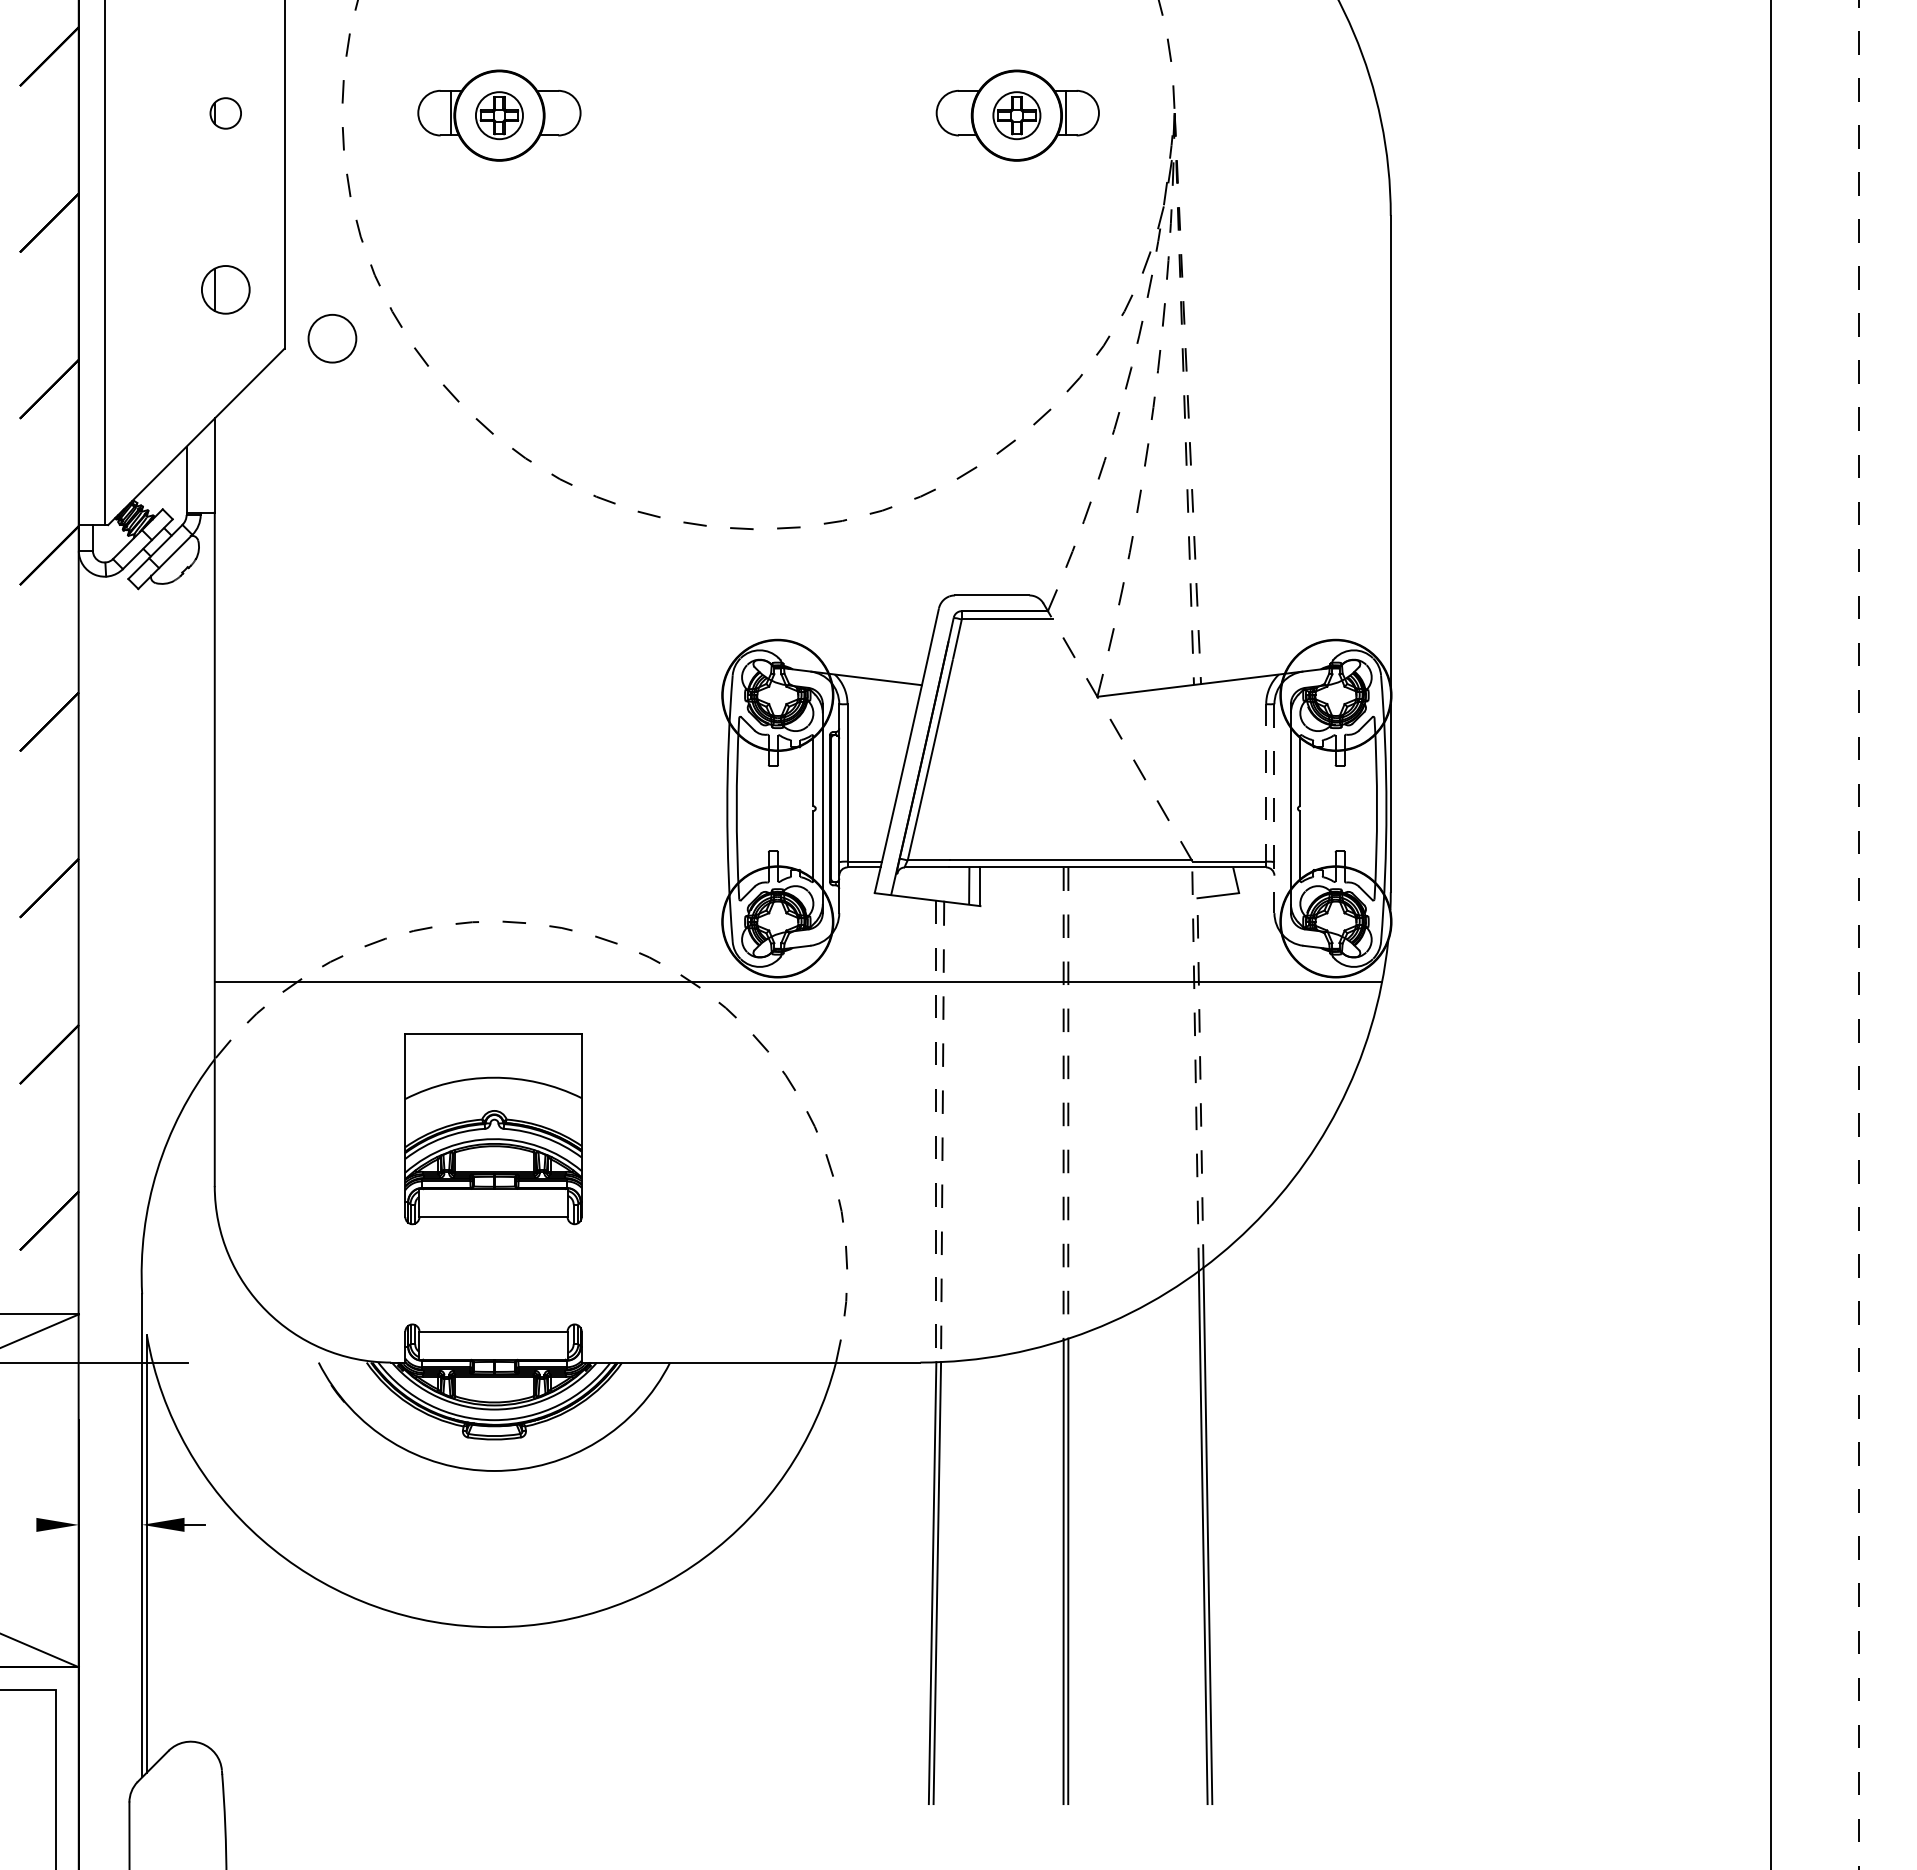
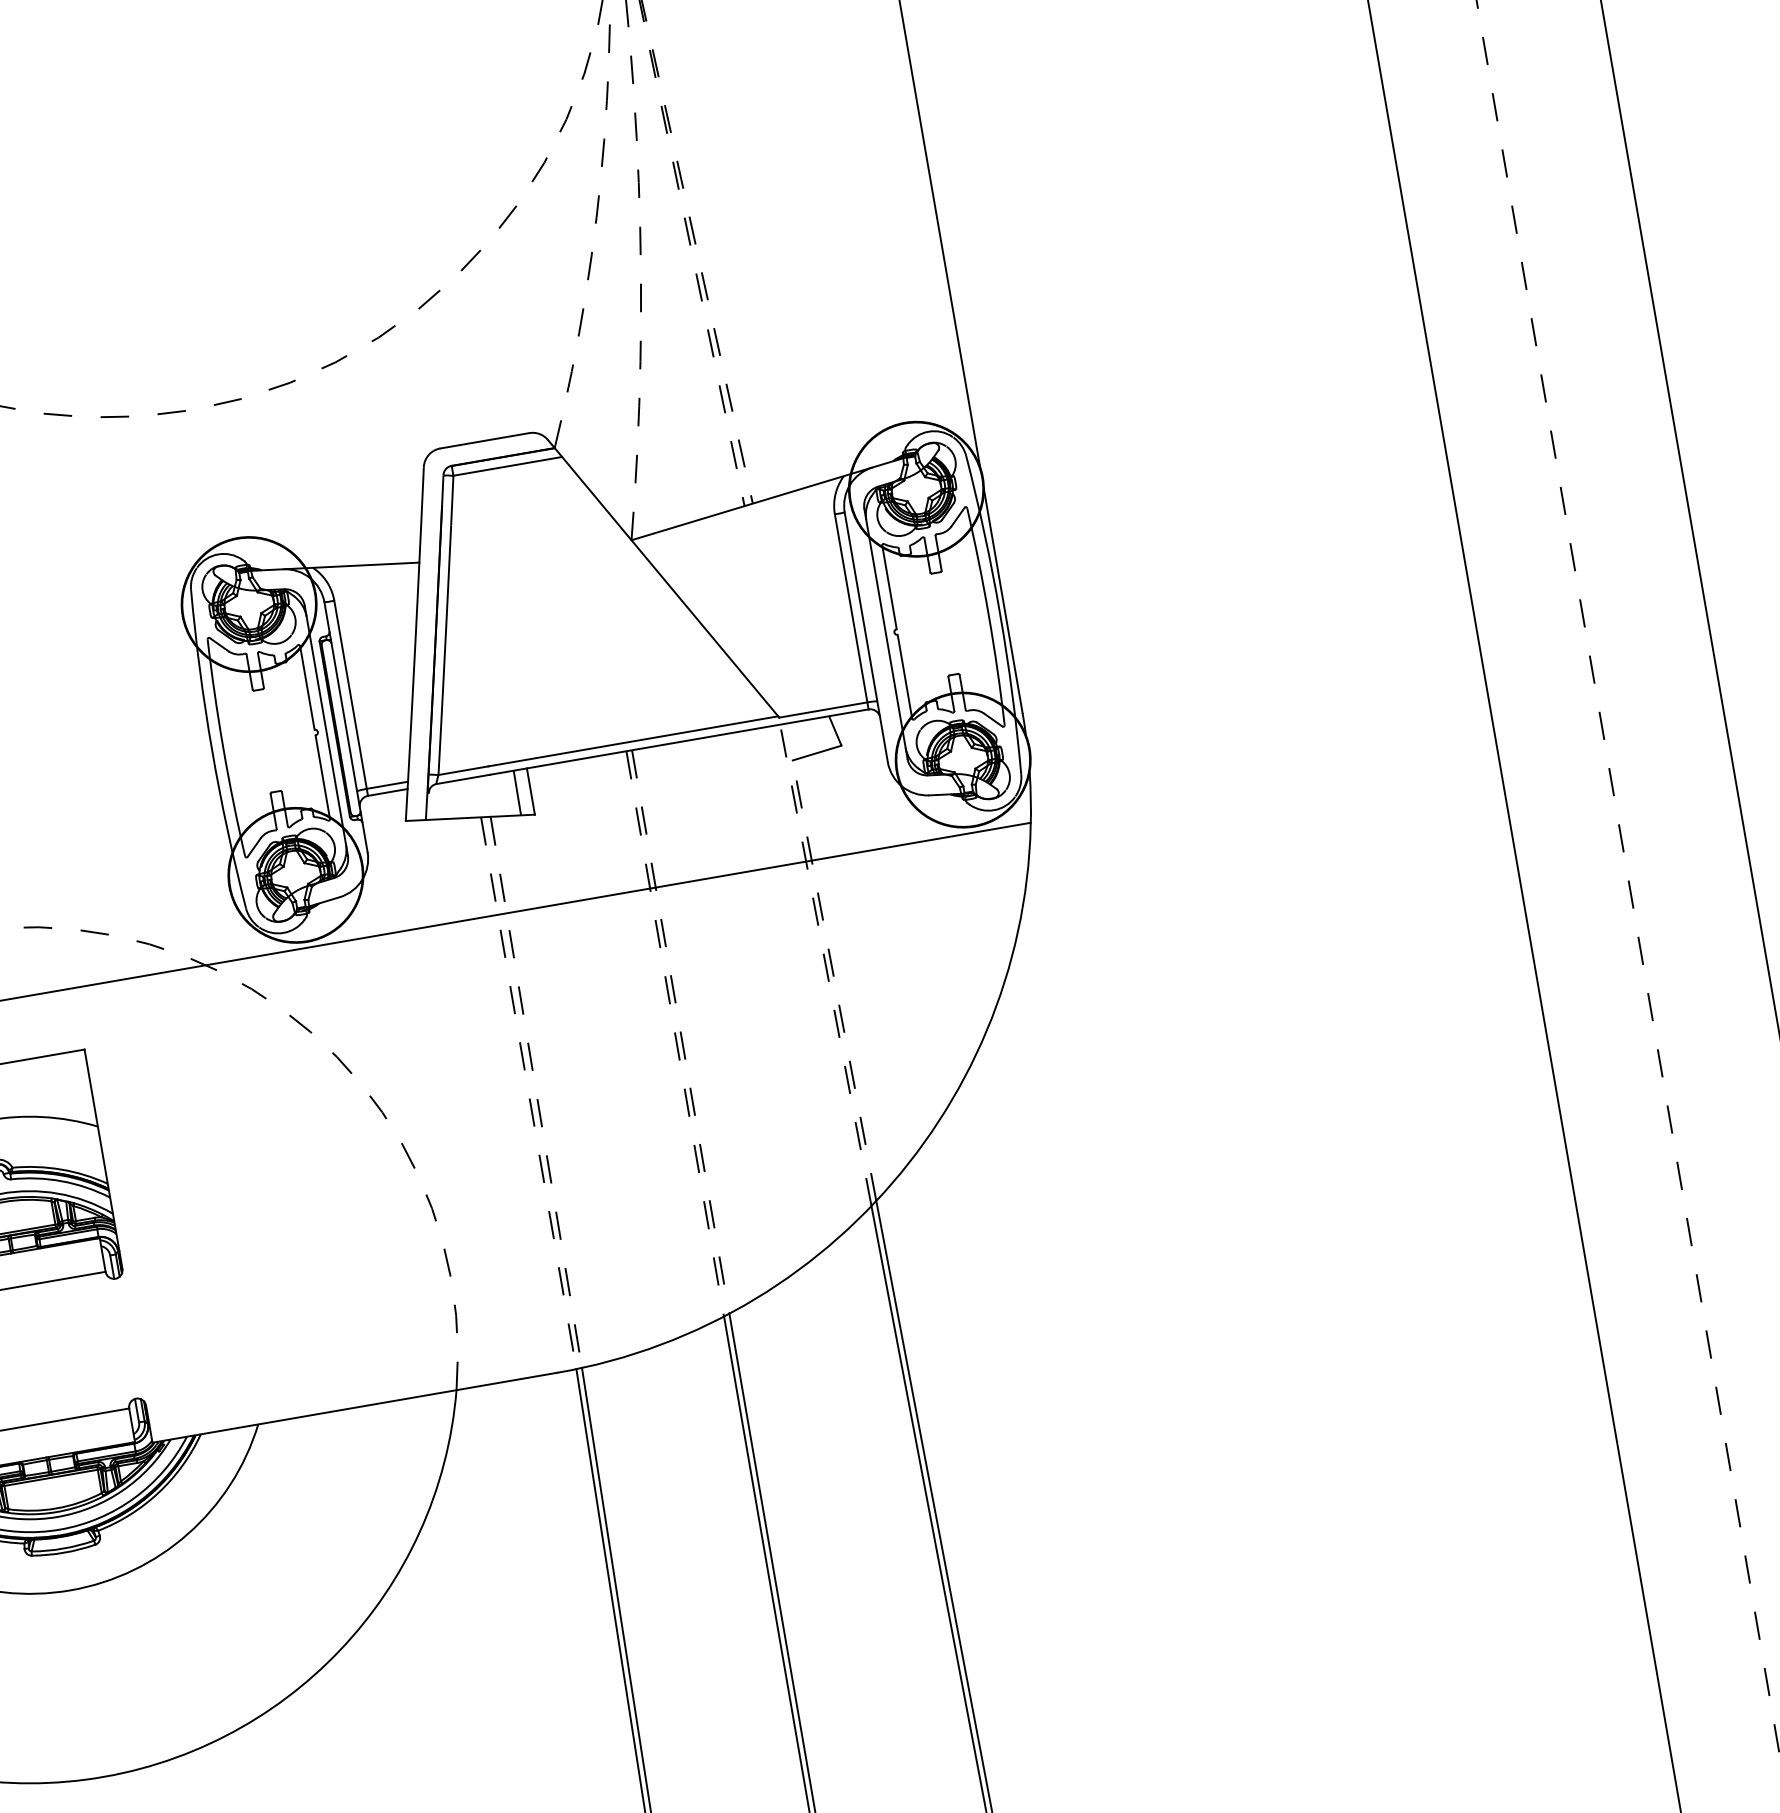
line: (1120, 736) -> (667, 582), dashed -> solid
line: (1266, 785) -> (852, 611), dashed -> solid
line: (1274, 809) -> (866, 638), dashed -> solid

